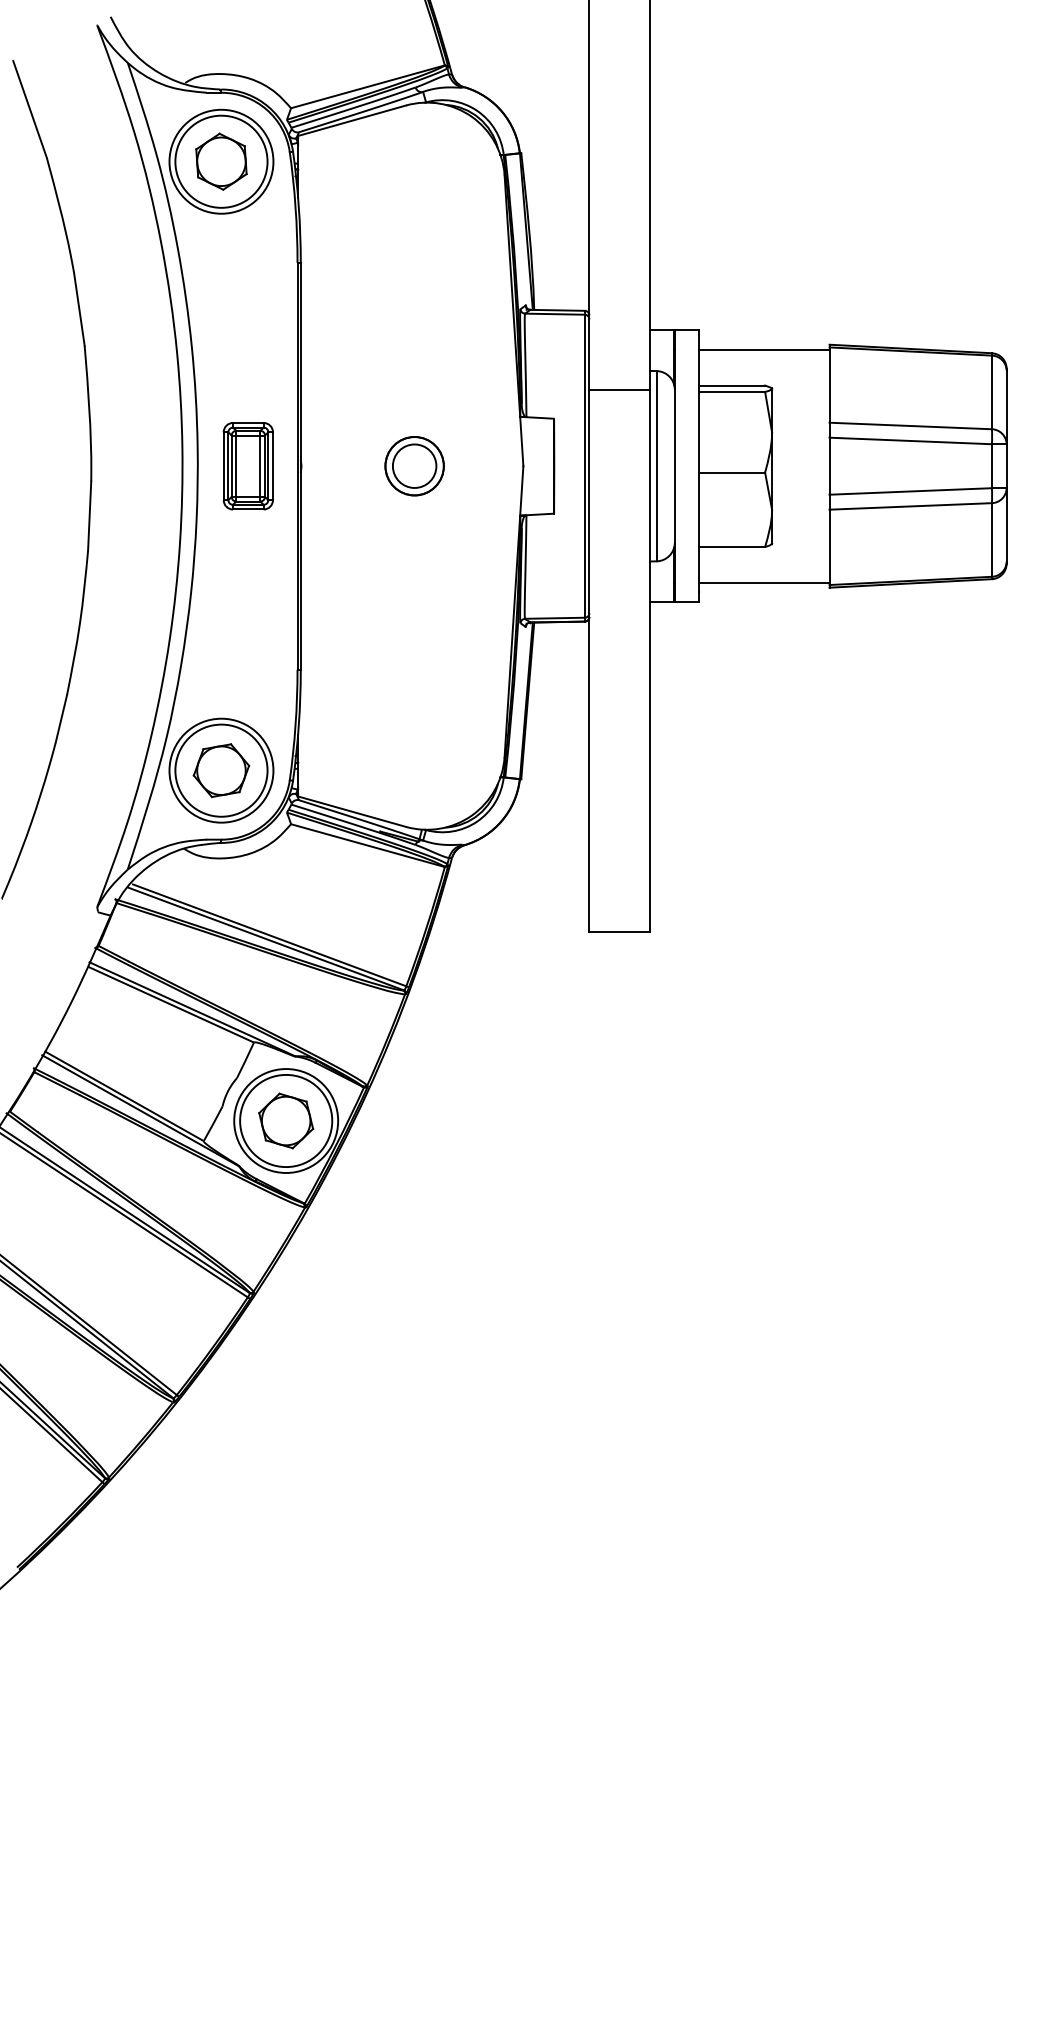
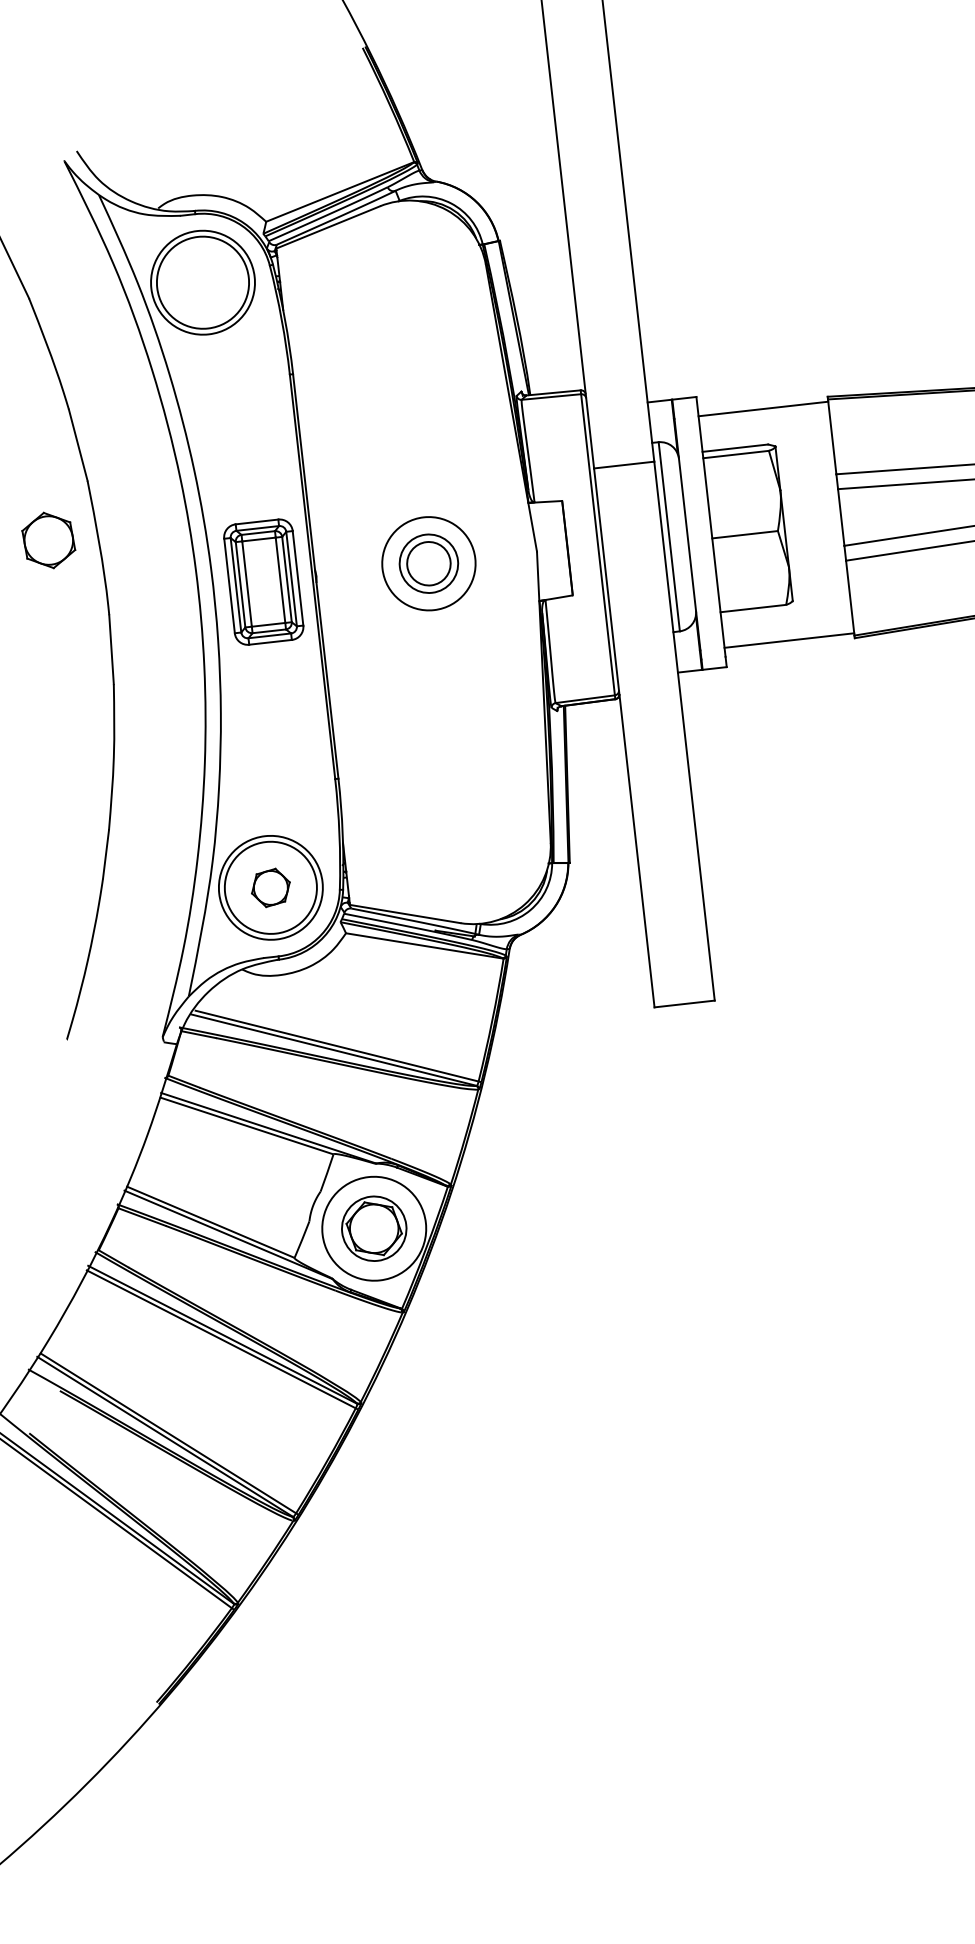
part: (221, 161) -> (48, 540), moved
part: (247, 466) -> (262, 582), size x1.4
circle: (414, 466) -> (428, 564), size x1.6
part: (221, 770) -> (270, 887), size x0.7
circle: (286, 1120) -> (374, 1228), size x0.7

